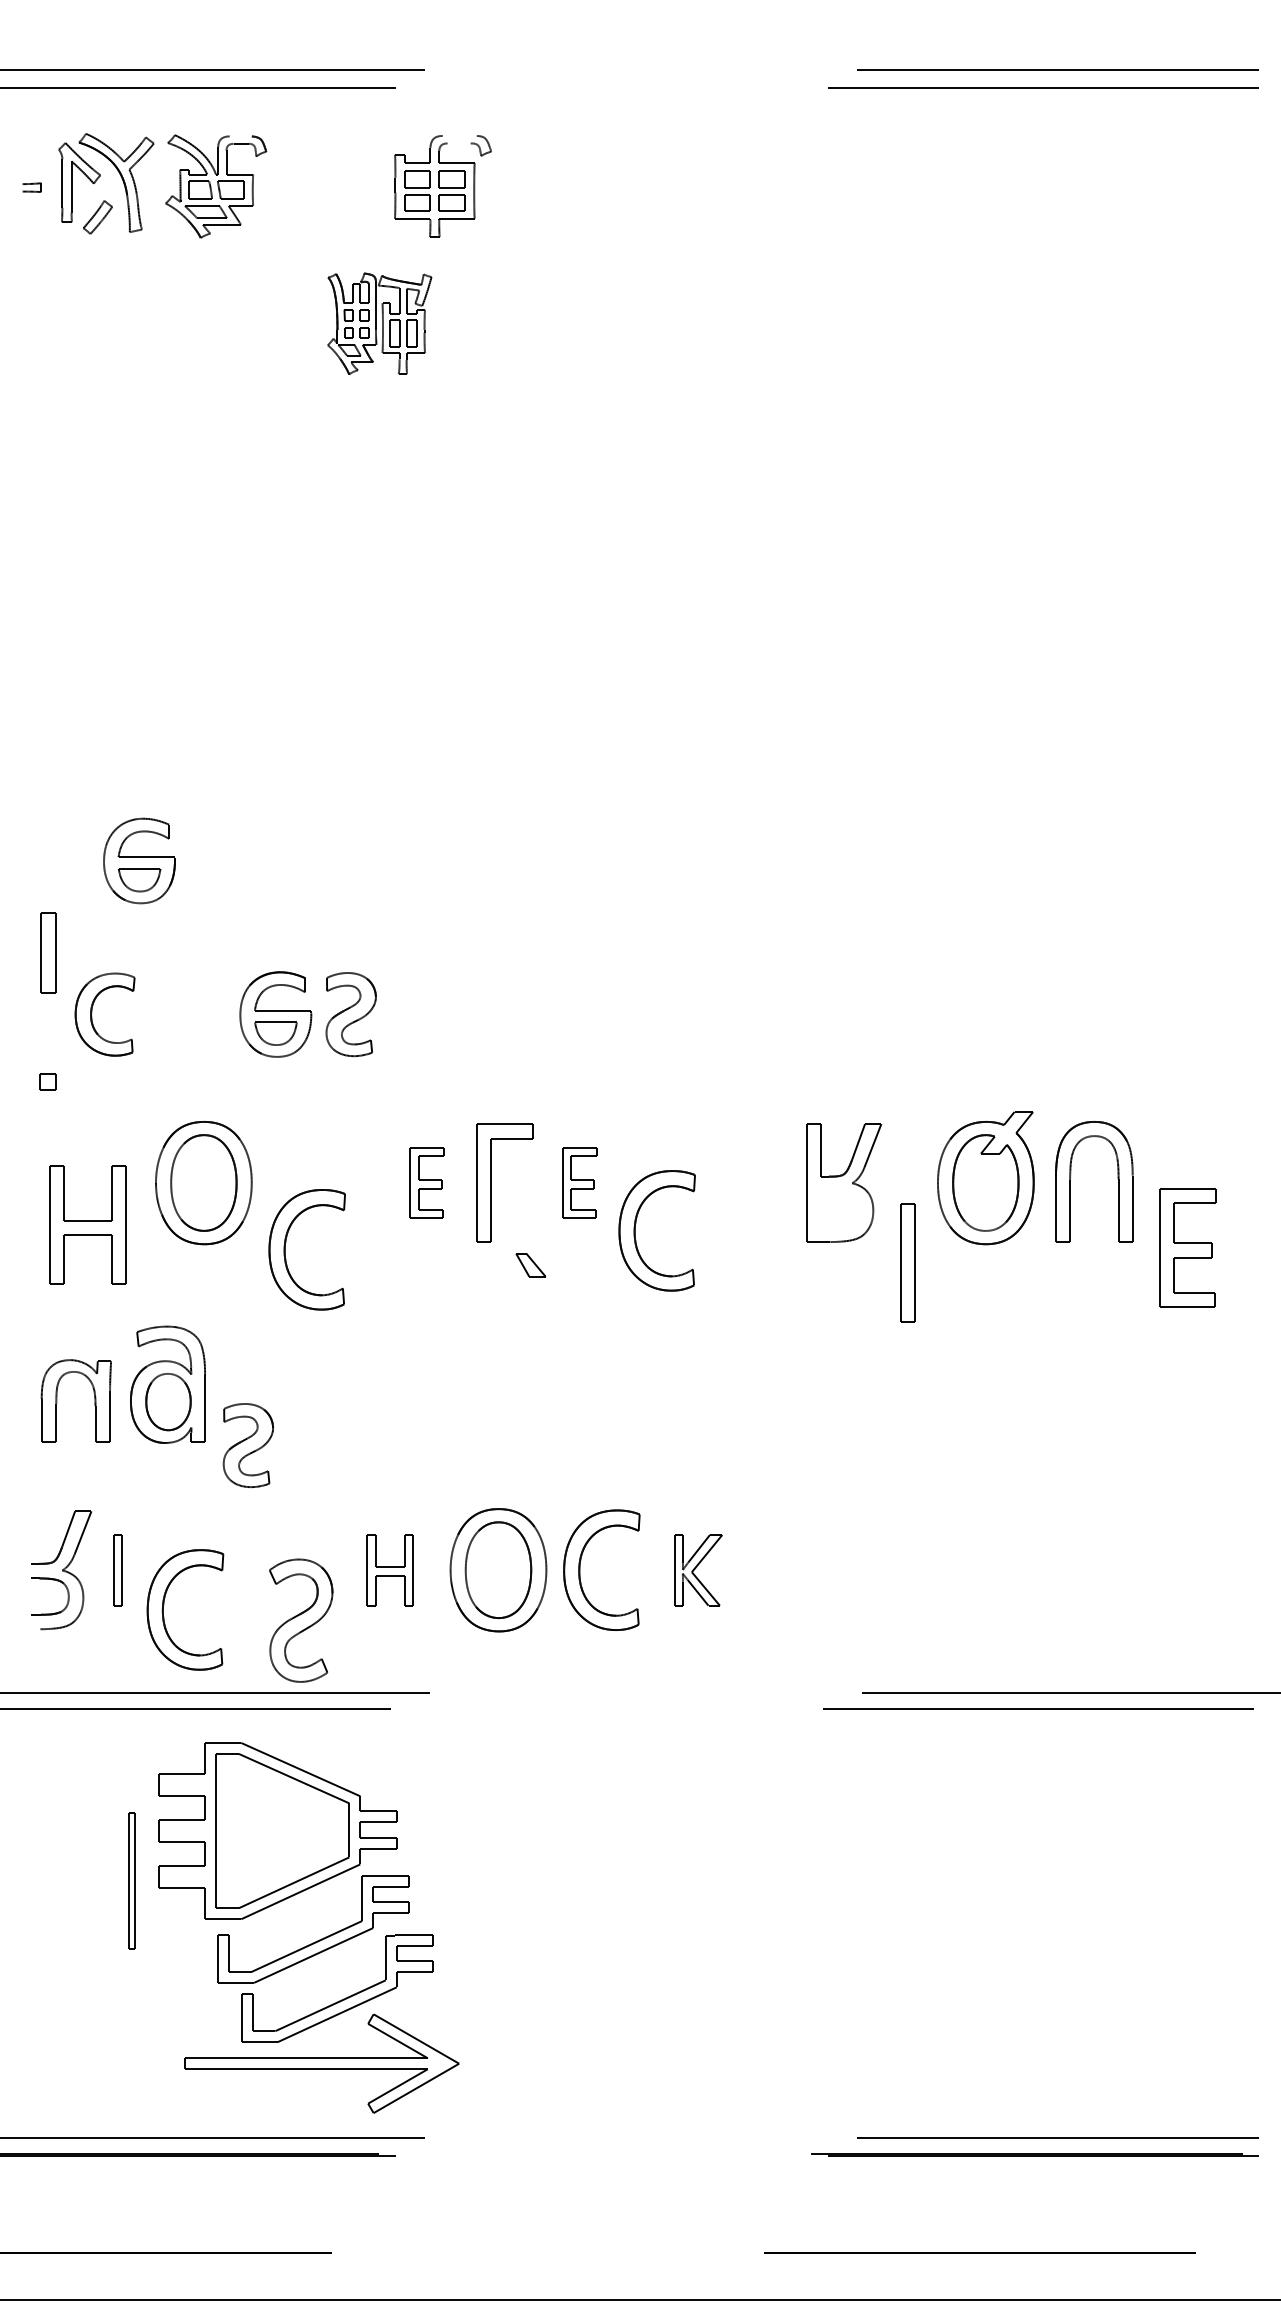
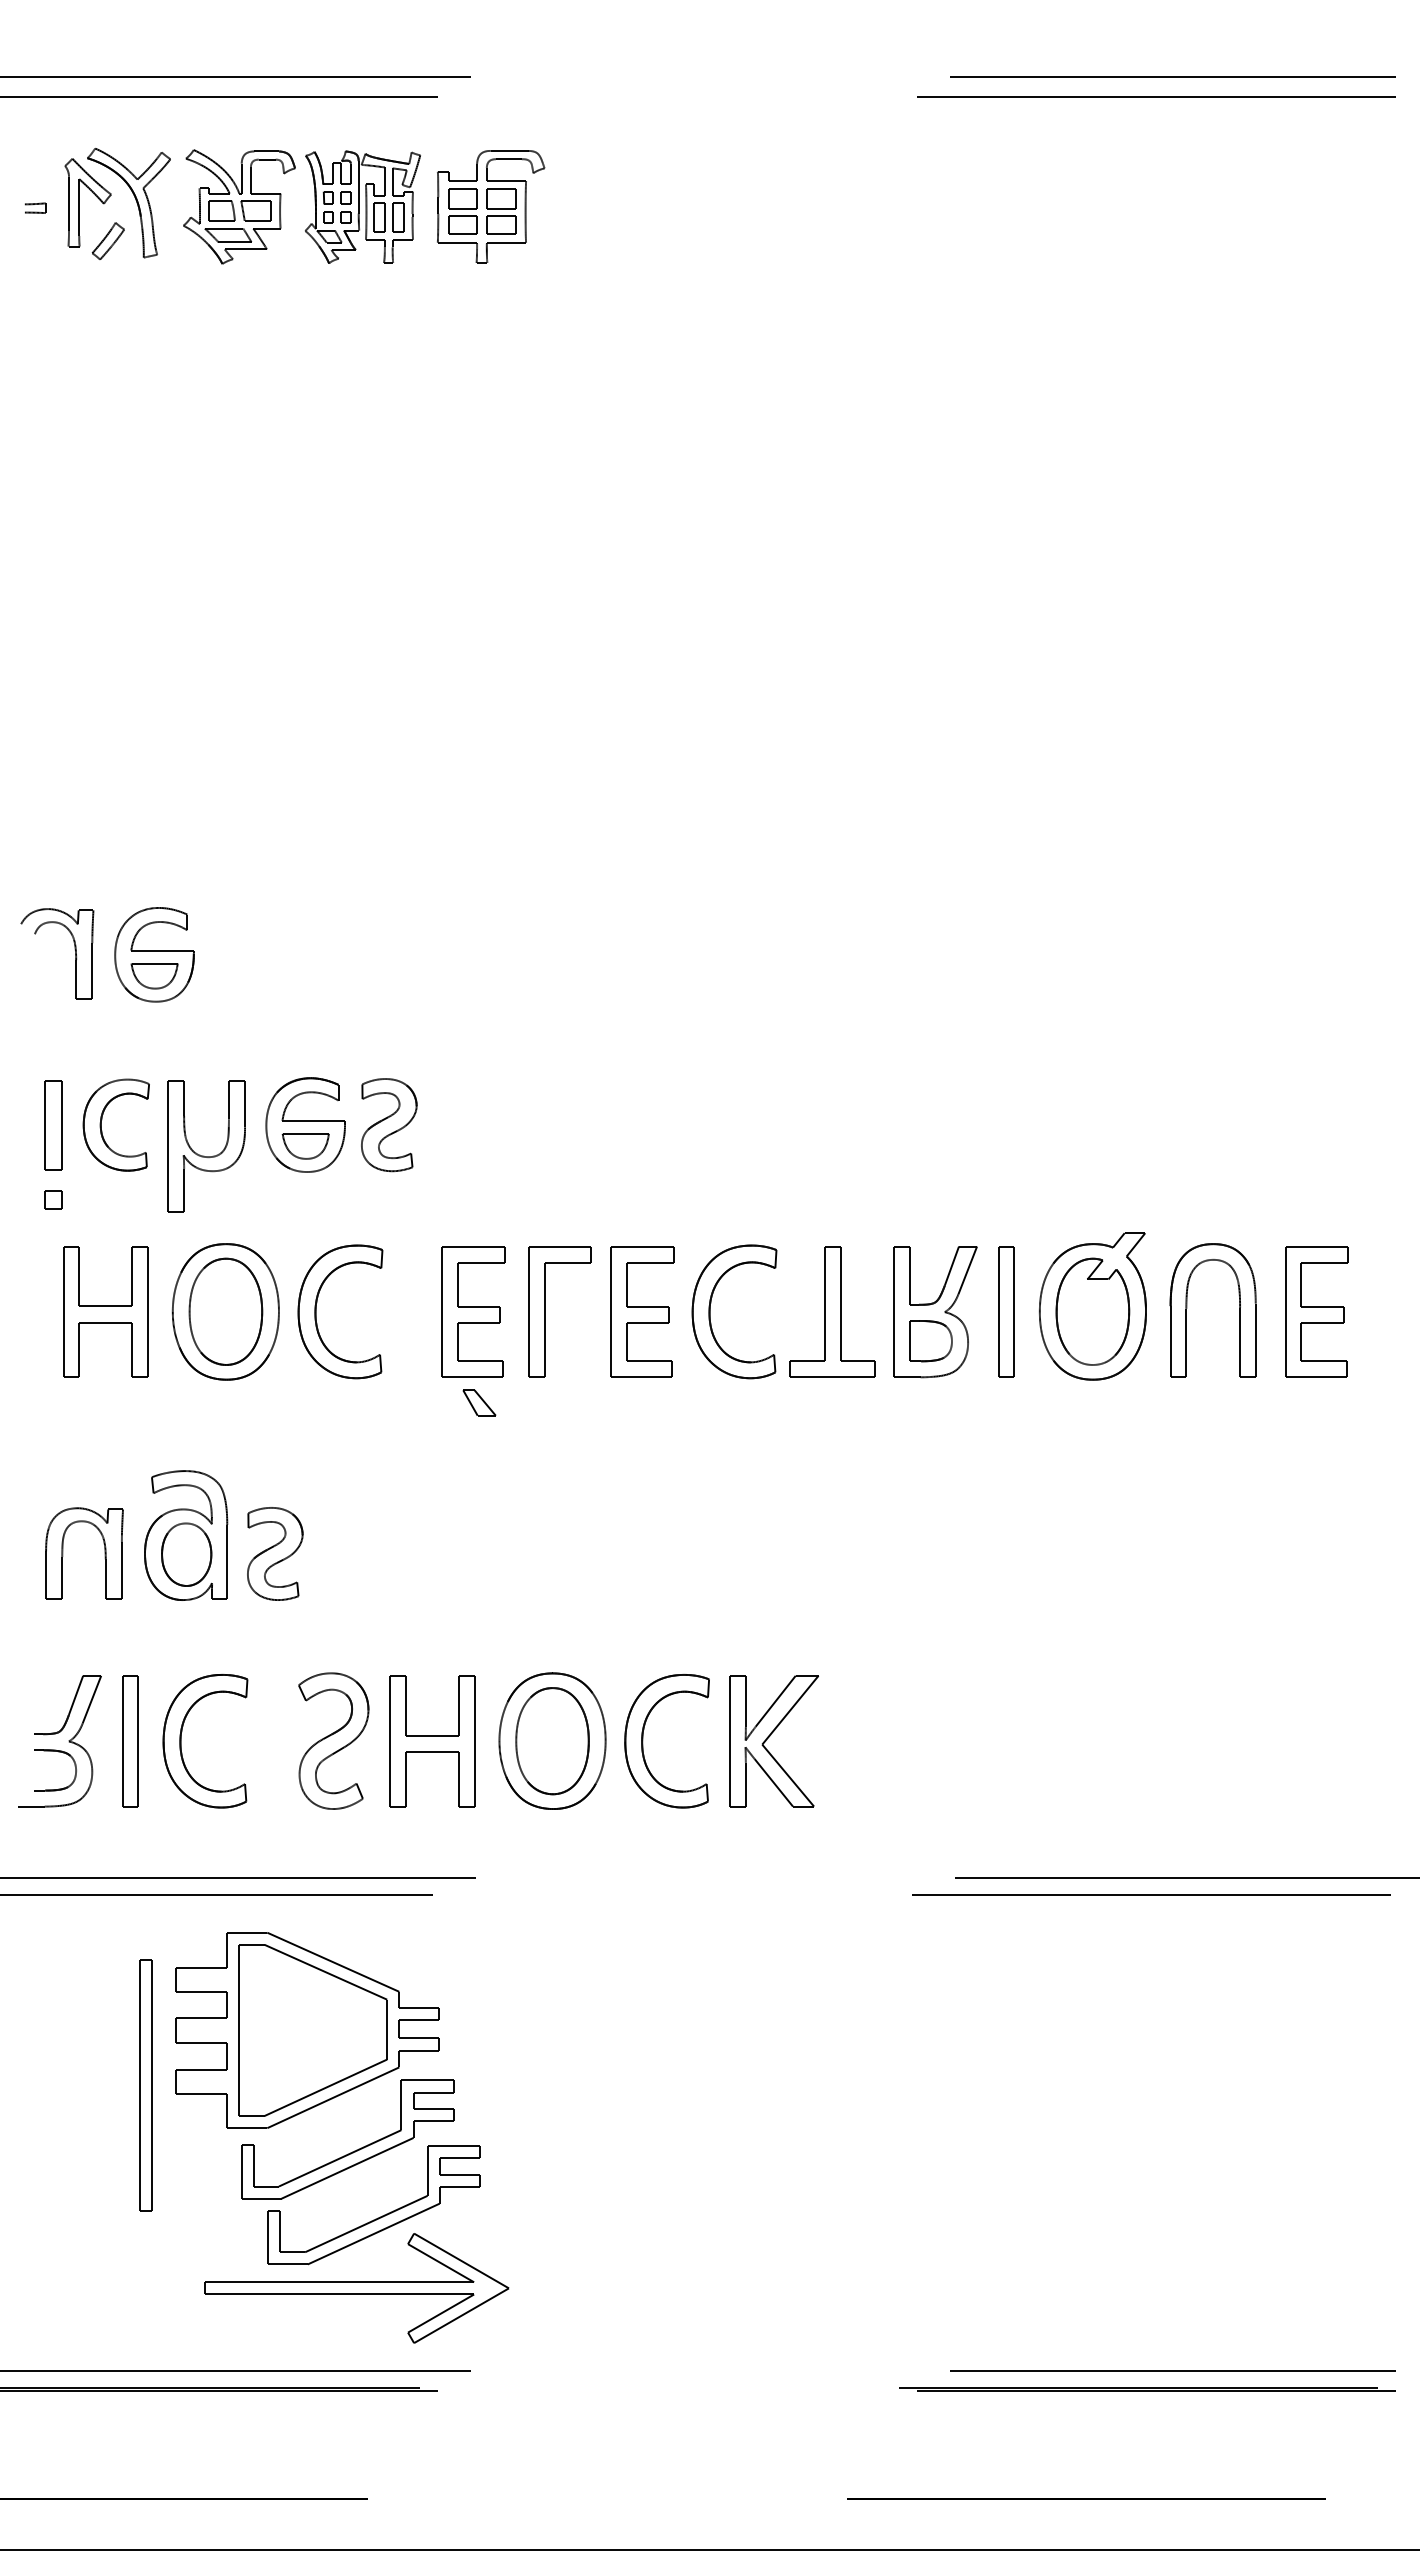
line: (459, 135) -> (509, 150), added
line: (240, 136) -> (266, 151), added
line: (458, 143) -> (508, 159), added
part: (379, 323) -> (362, 206), moved
part: (67, 856) -> (74, 949), added
part: (48, 953) -> (53, 1125), moved
part: (183, 1041) -> (203, 1155), added
part: (427, 1182) -> (473, 1311), size x1.67
part: (579, 1182) -> (642, 1311), size x1.67
part: (750, 1182) -> (832, 1311), added
part: (839, 1209) -> (930, 1341), added
part: (88, 1225) -> (105, 1311), moved
part: (635, 1230) -> (710, 1311), moved
part: (1187, 1247) -> (1316, 1311), moved
part: (285, 1249) -> (316, 1311), moved
part: (907, 1262) -> (1006, 1311), moved
part: (530, 1264) -> (479, 1402), moved
part: (248, 1445) -> (275, 1553), moved
part: (117, 1570) -> (130, 1741), size x1.67
part: (390, 1570) -> (432, 1741), size x1.67
part: (697, 1570) -> (773, 1741), size x1.67
part: (163, 1610) -> (181, 1741), moved
part: (300, 1620) -> (333, 1740), moved
line: (28, 1629) -> (31, 1806), added
part: (131, 1880) -> (145, 2085), size x1.67

